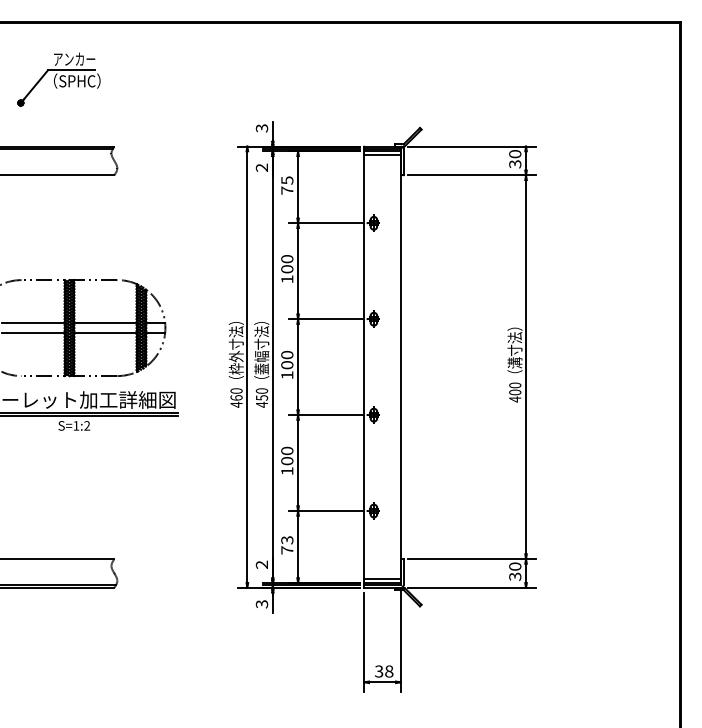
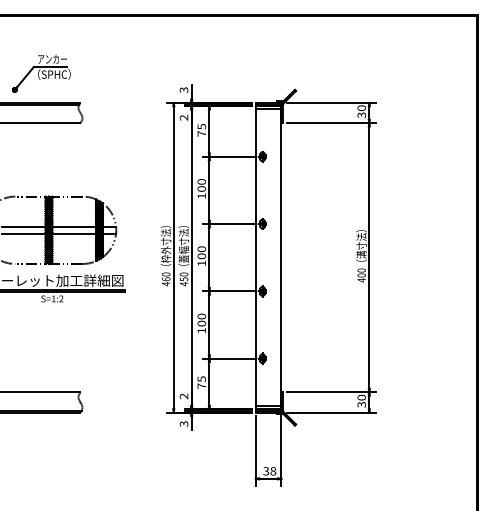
part: (58, 79) -> (41, 73), moved
text: (286, 539) -> (201, 378), 73 -> 75

